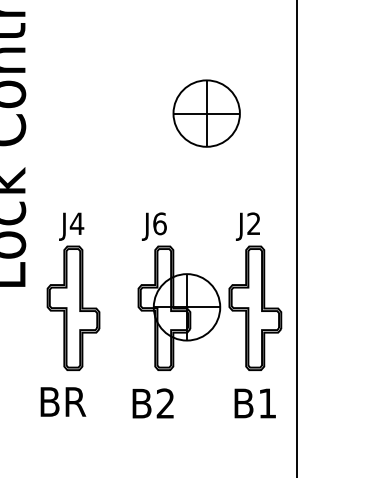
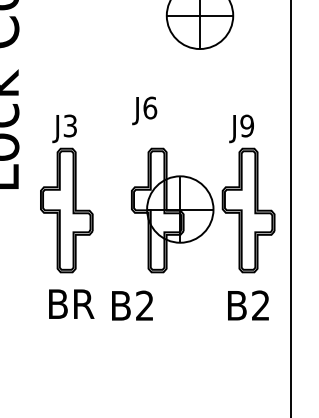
text: (76, 223) -> (69, 125), J4 -> J3
text: (253, 223) -> (246, 125), J2 -> J9
text: (153, 226) -> (143, 110), moved
text: (63, 401) -> (71, 303), moved
text: (152, 403) -> (131, 305), moved
text: (266, 403) -> (259, 305), B1 -> B2

